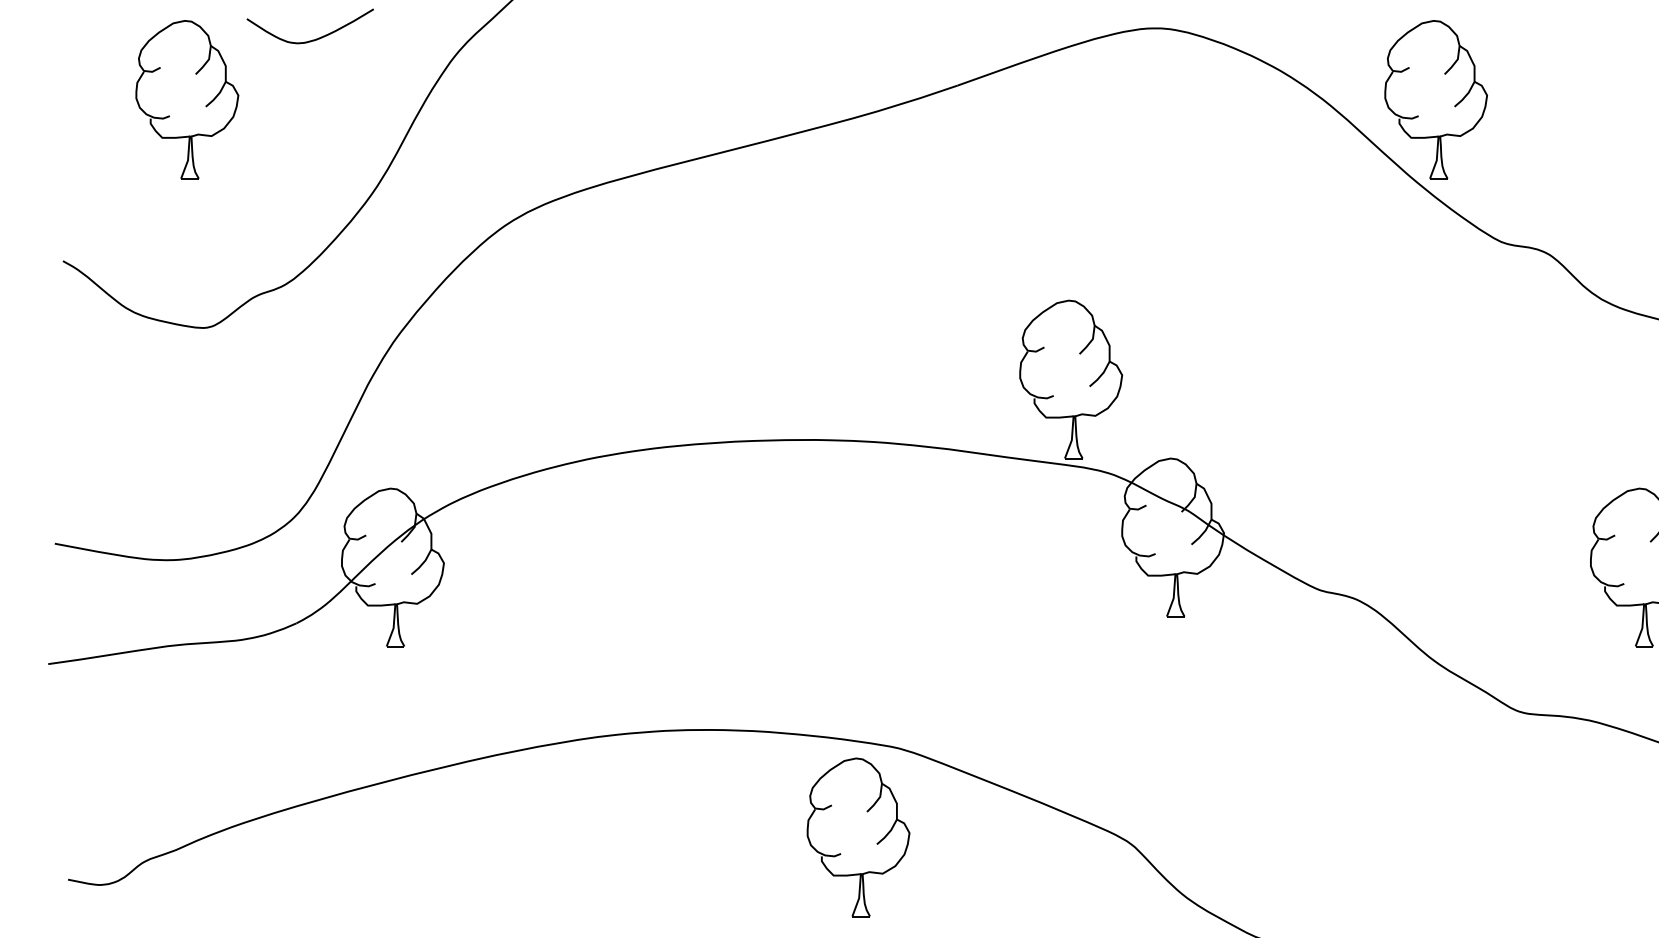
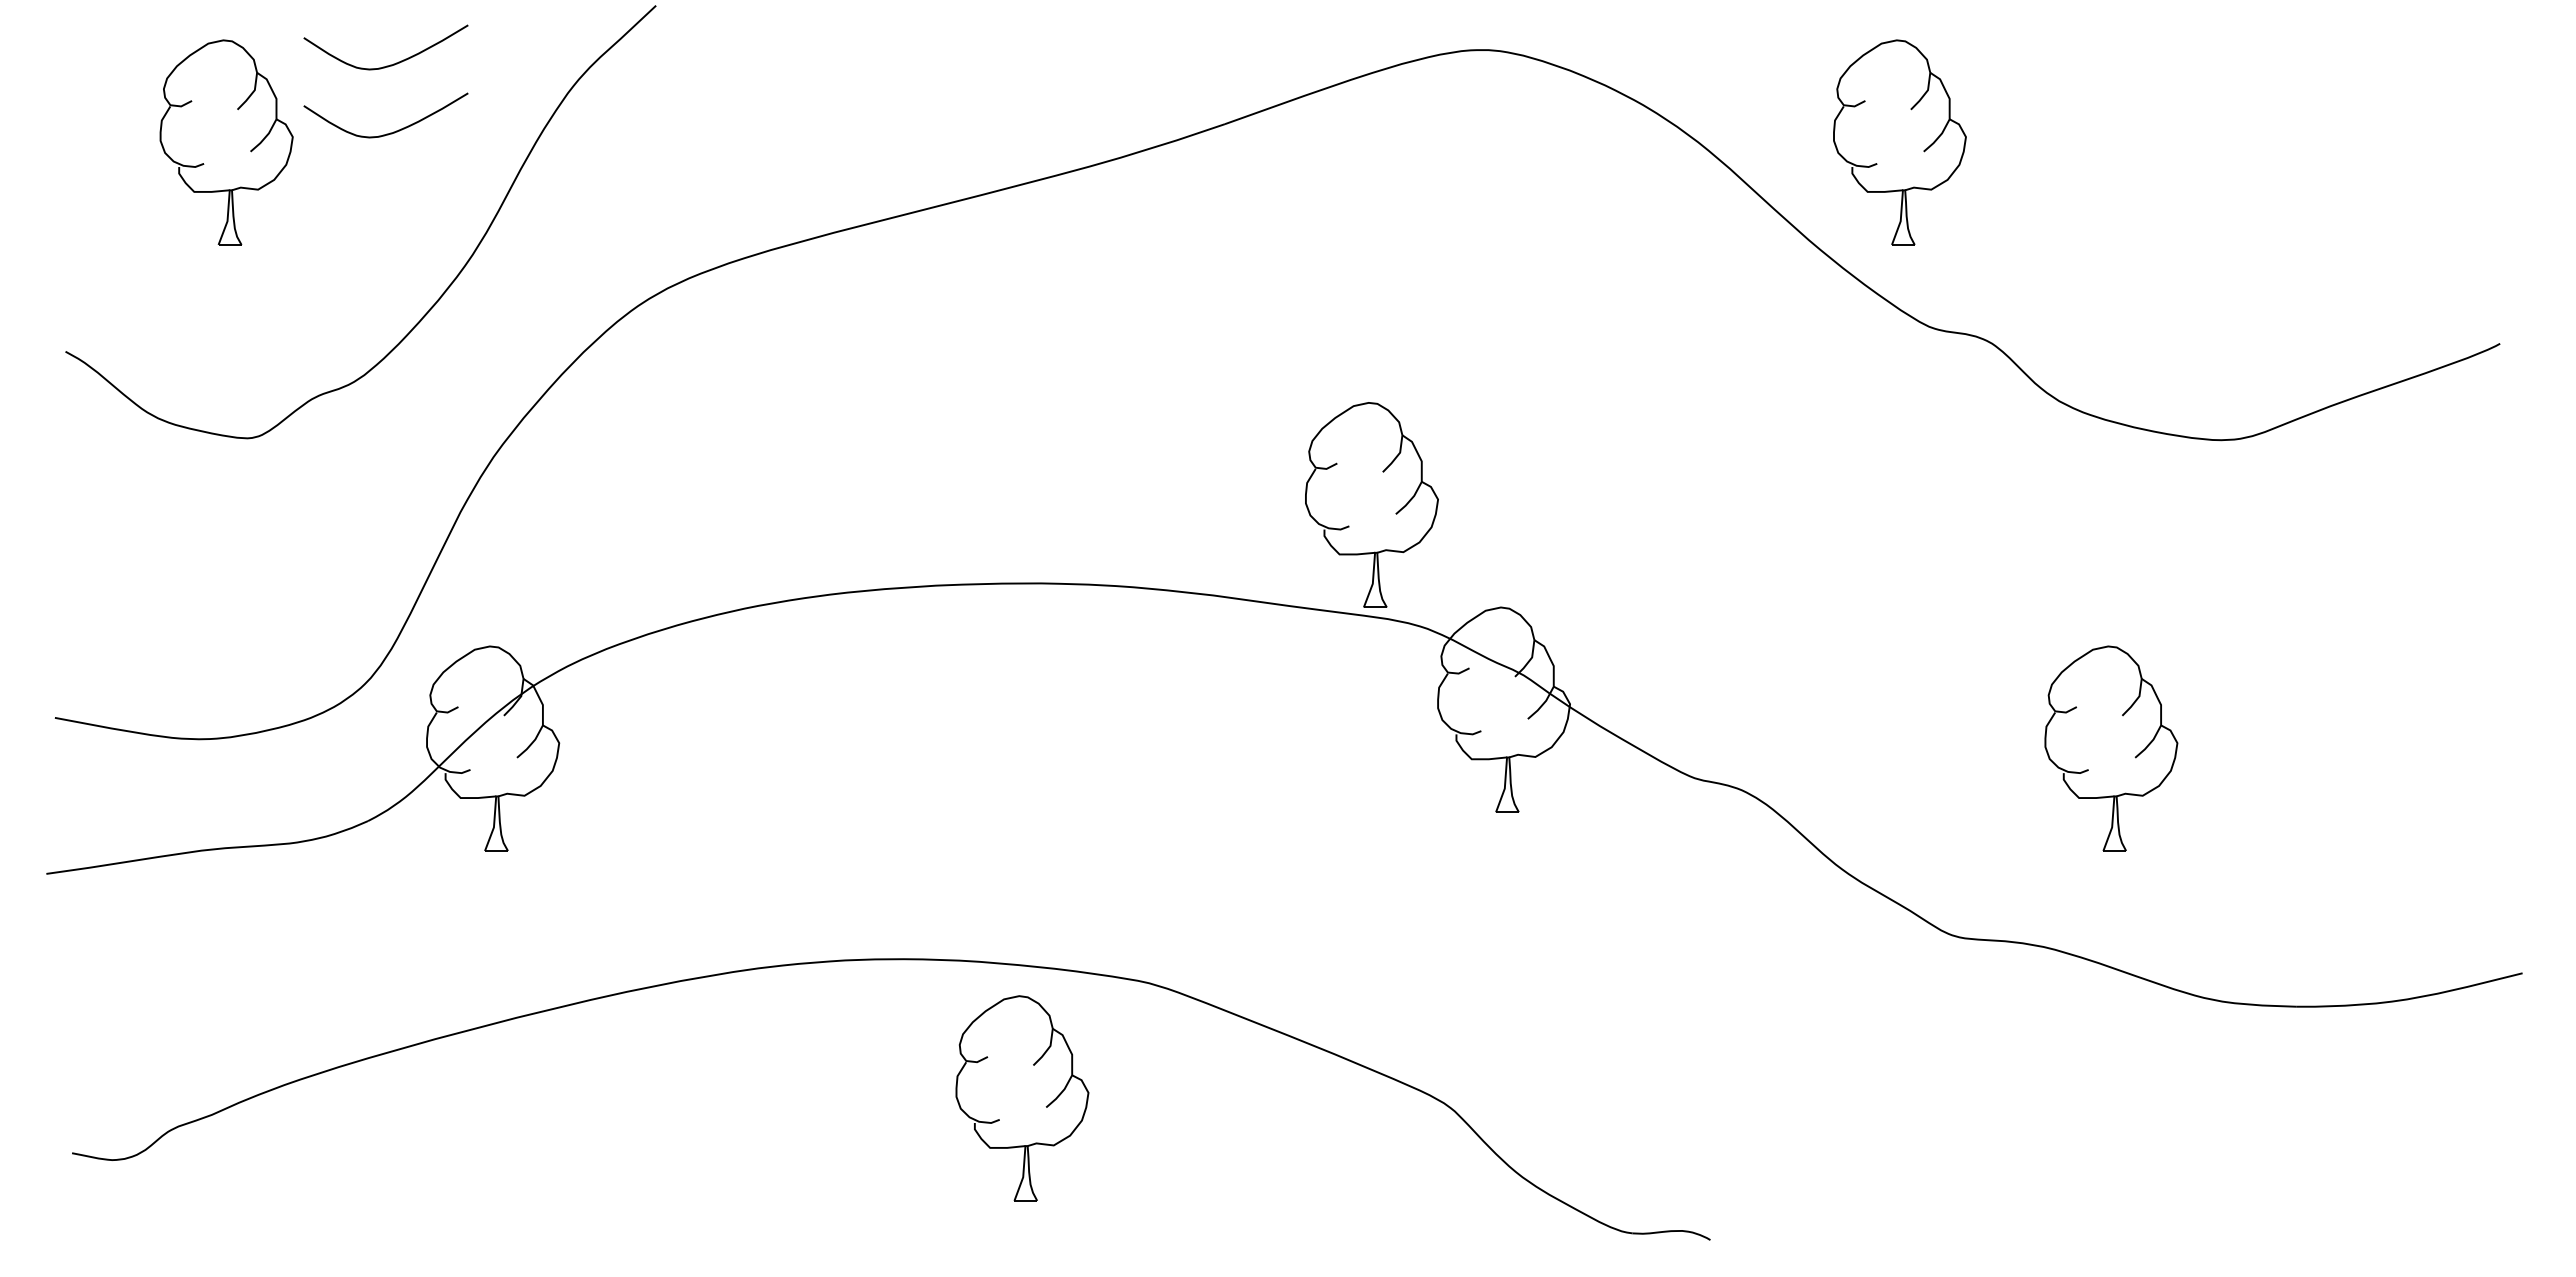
curve: (313, 91) -> (390, 132), added
part: (1454, 105) -> (1923, 150), moved
part: (877, 843) -> (1046, 1106), moved

